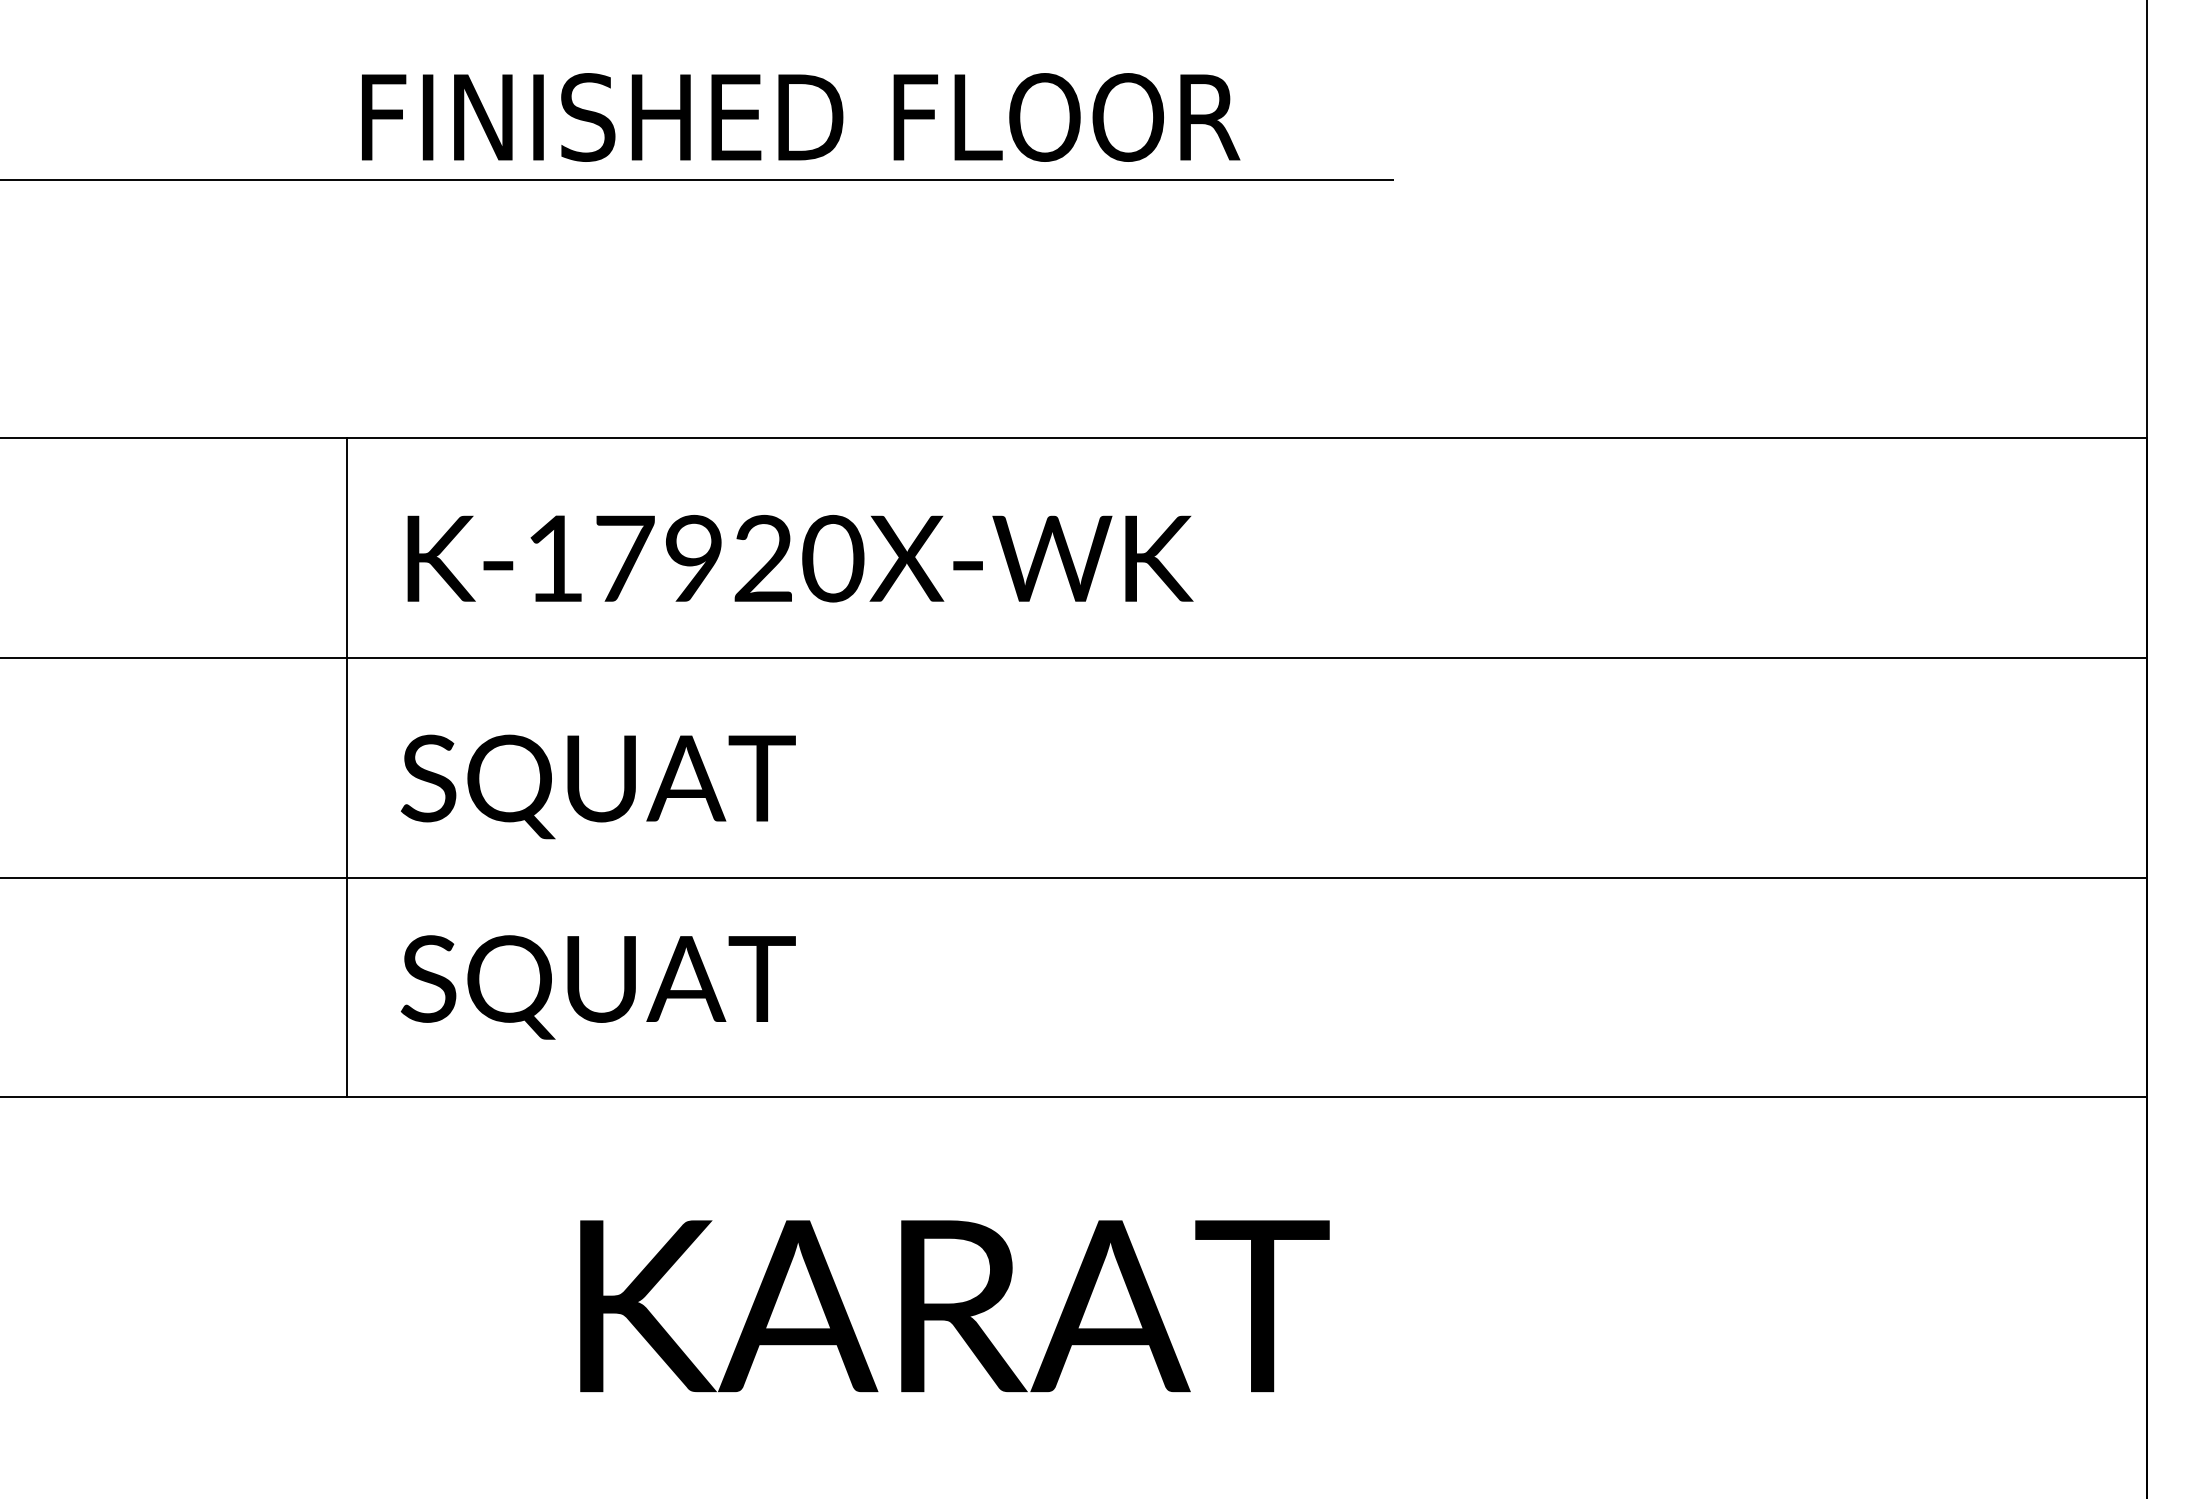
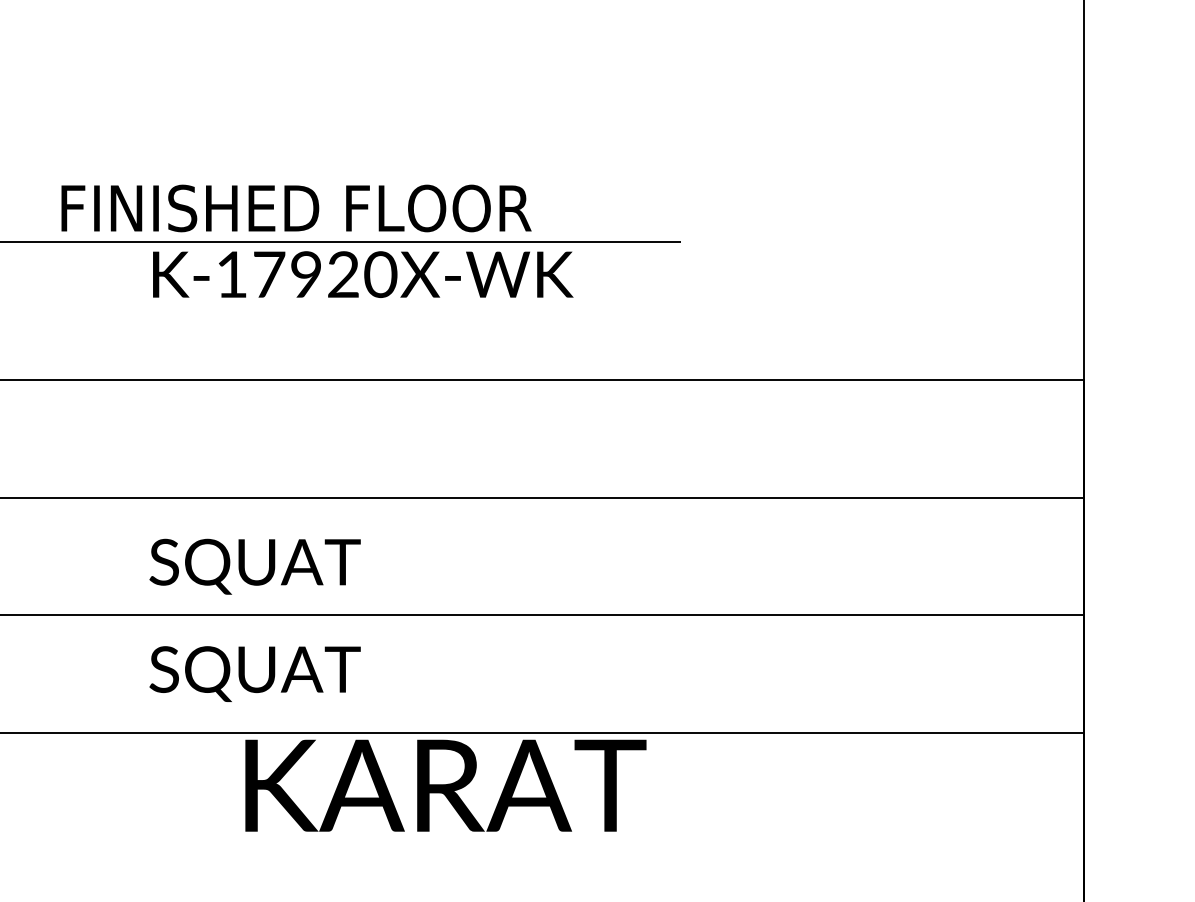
text: (800, 117) -> (296, 208), moved
text: (800, 558) -> (363, 274), moved
line: (346, 767) -> (120, 556), removed
text: (954, 1305) -> (445, 785), moved

